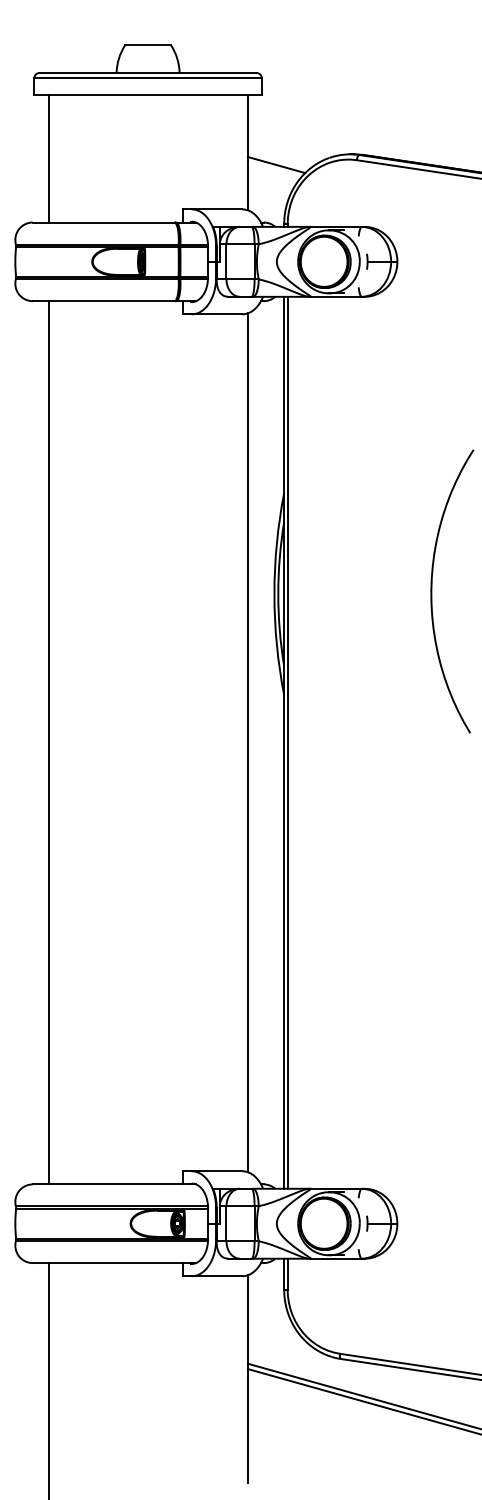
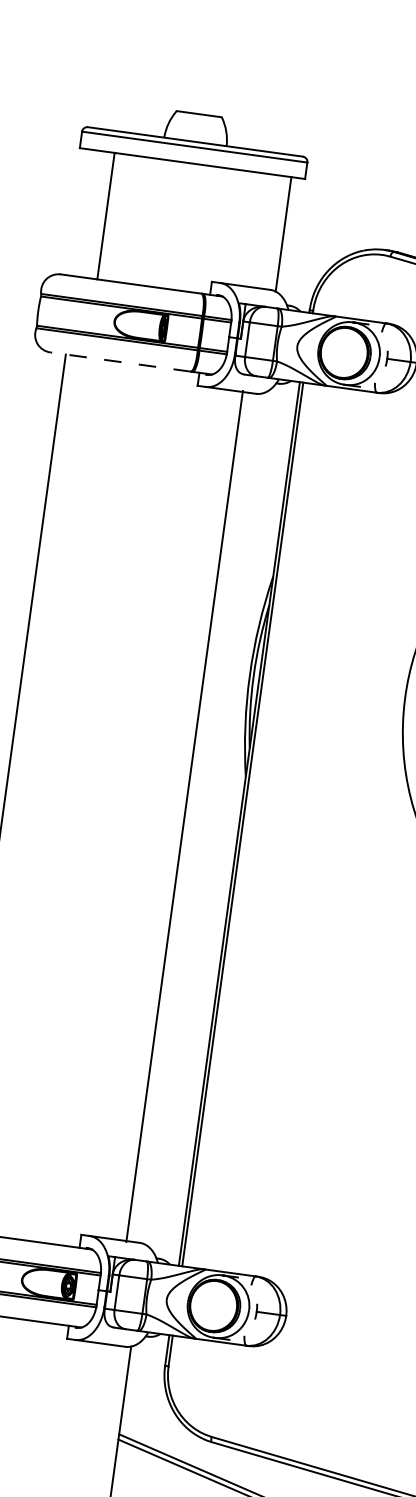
line: (48, 158) -> (105, 215), moved
line: (276, 165) -> (310, 251), removed
line: (103, 301) -> (120, 362), solid -> dashed
line: (247, 742) -> (184, 816), moved

